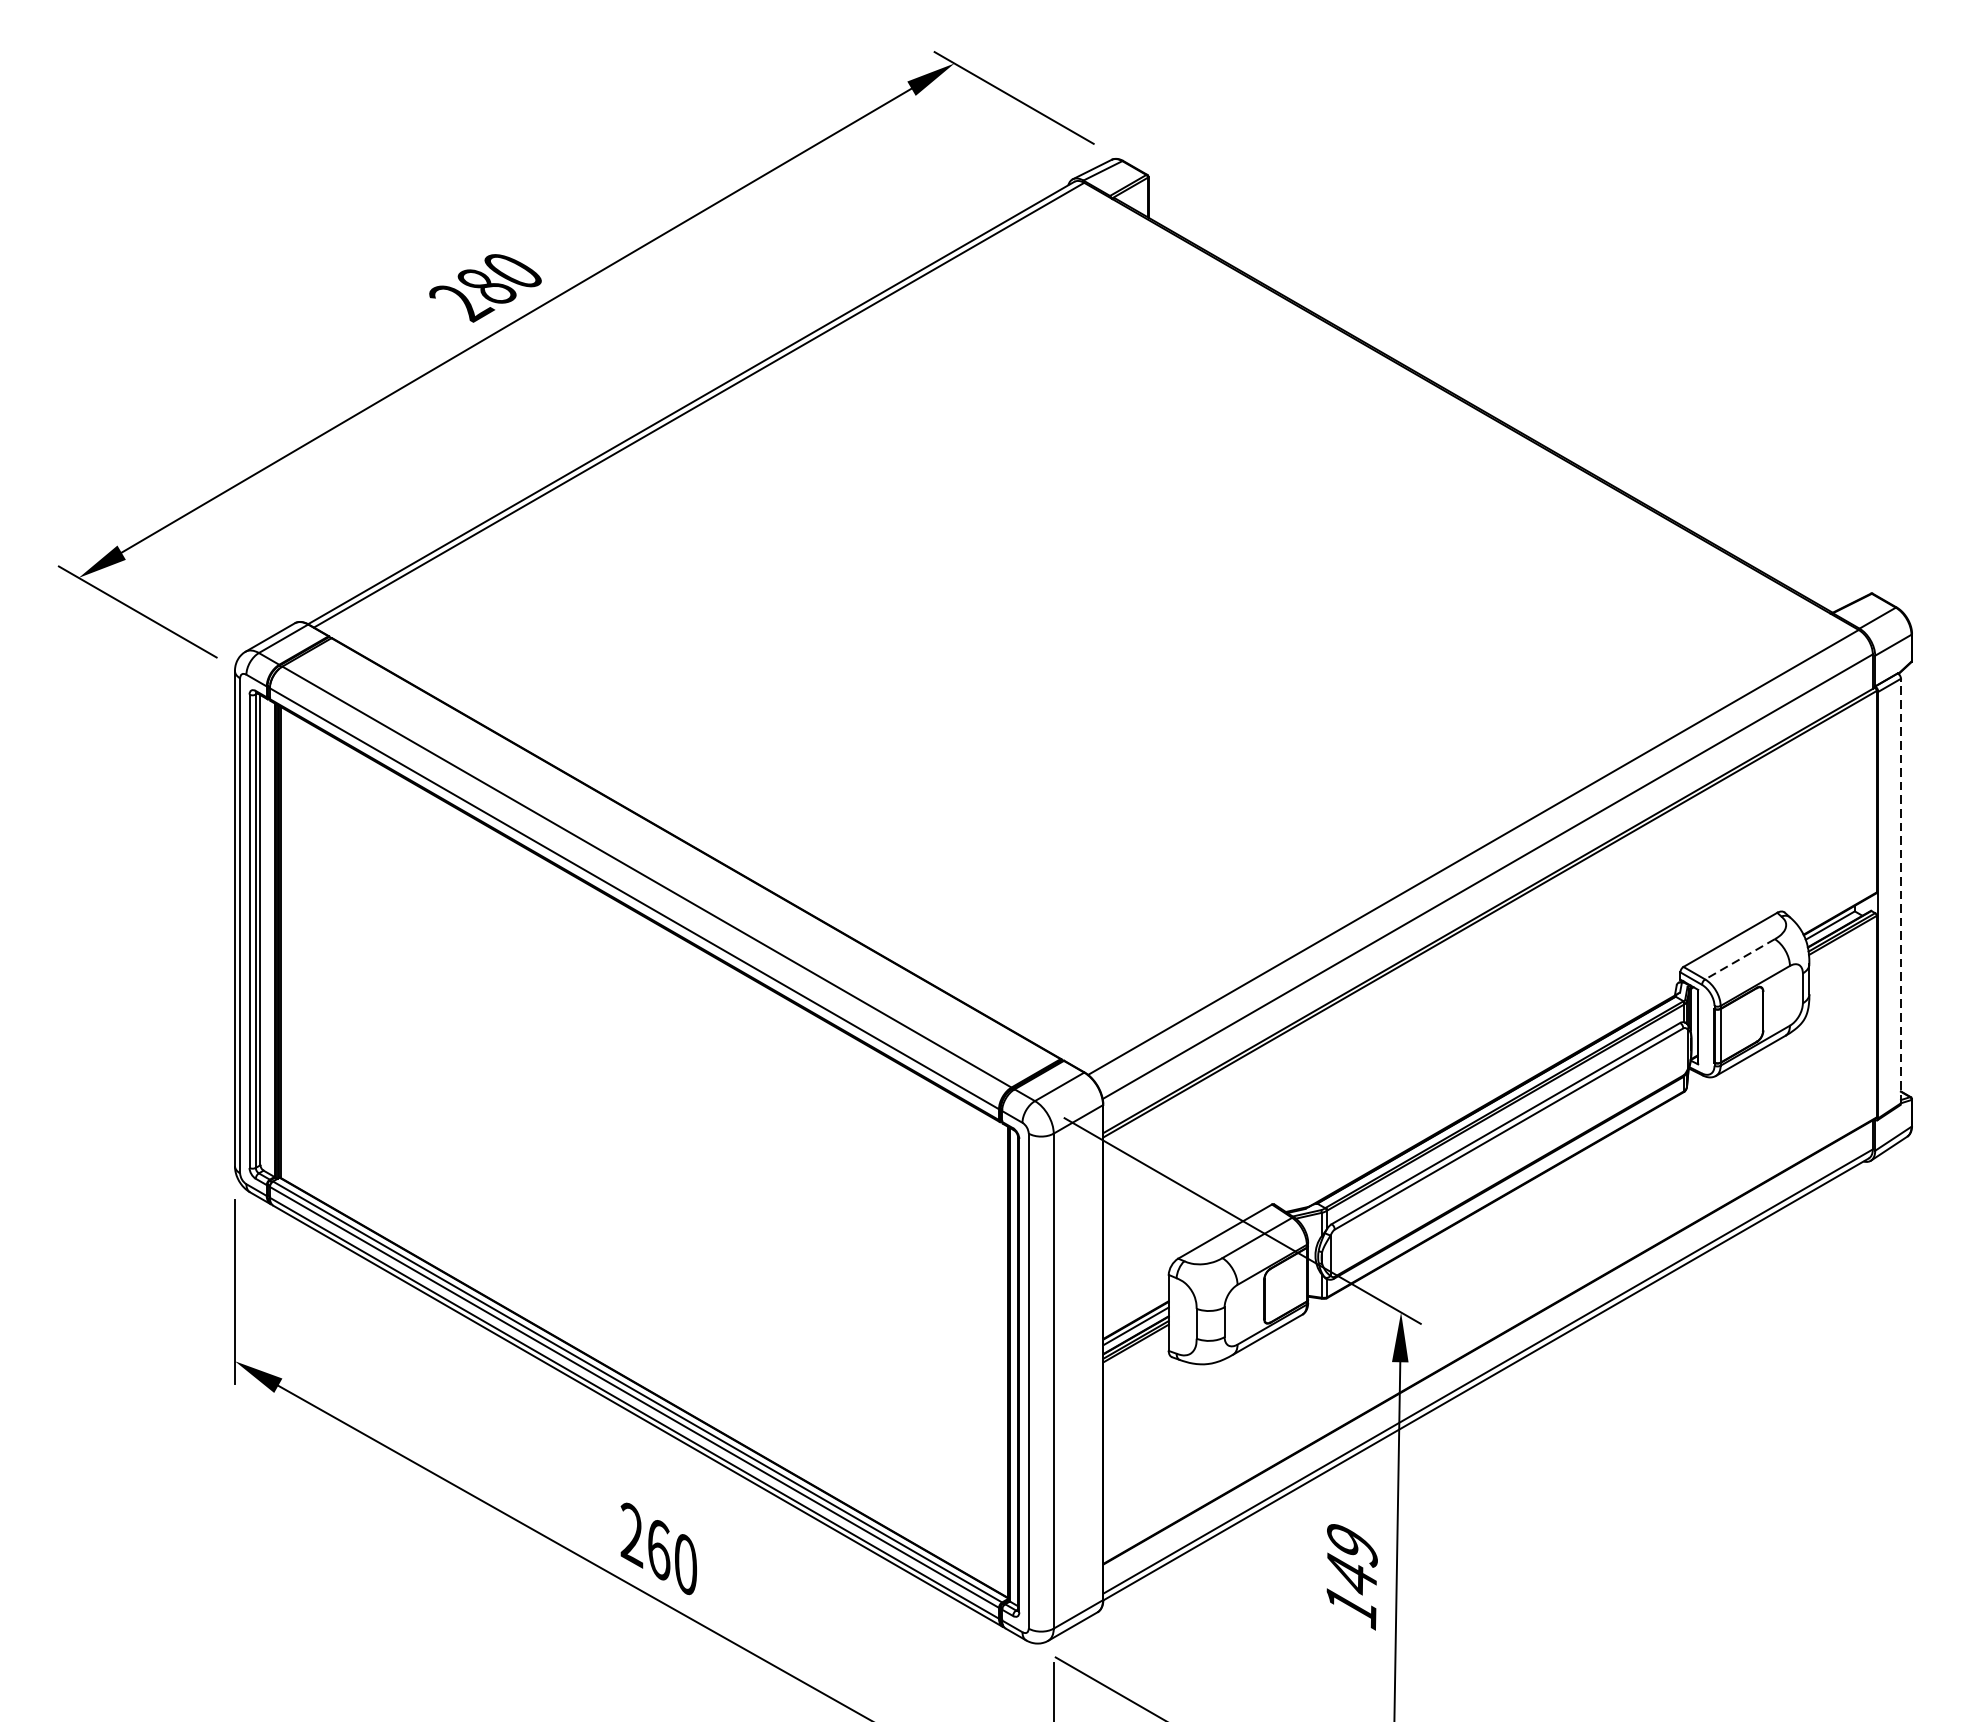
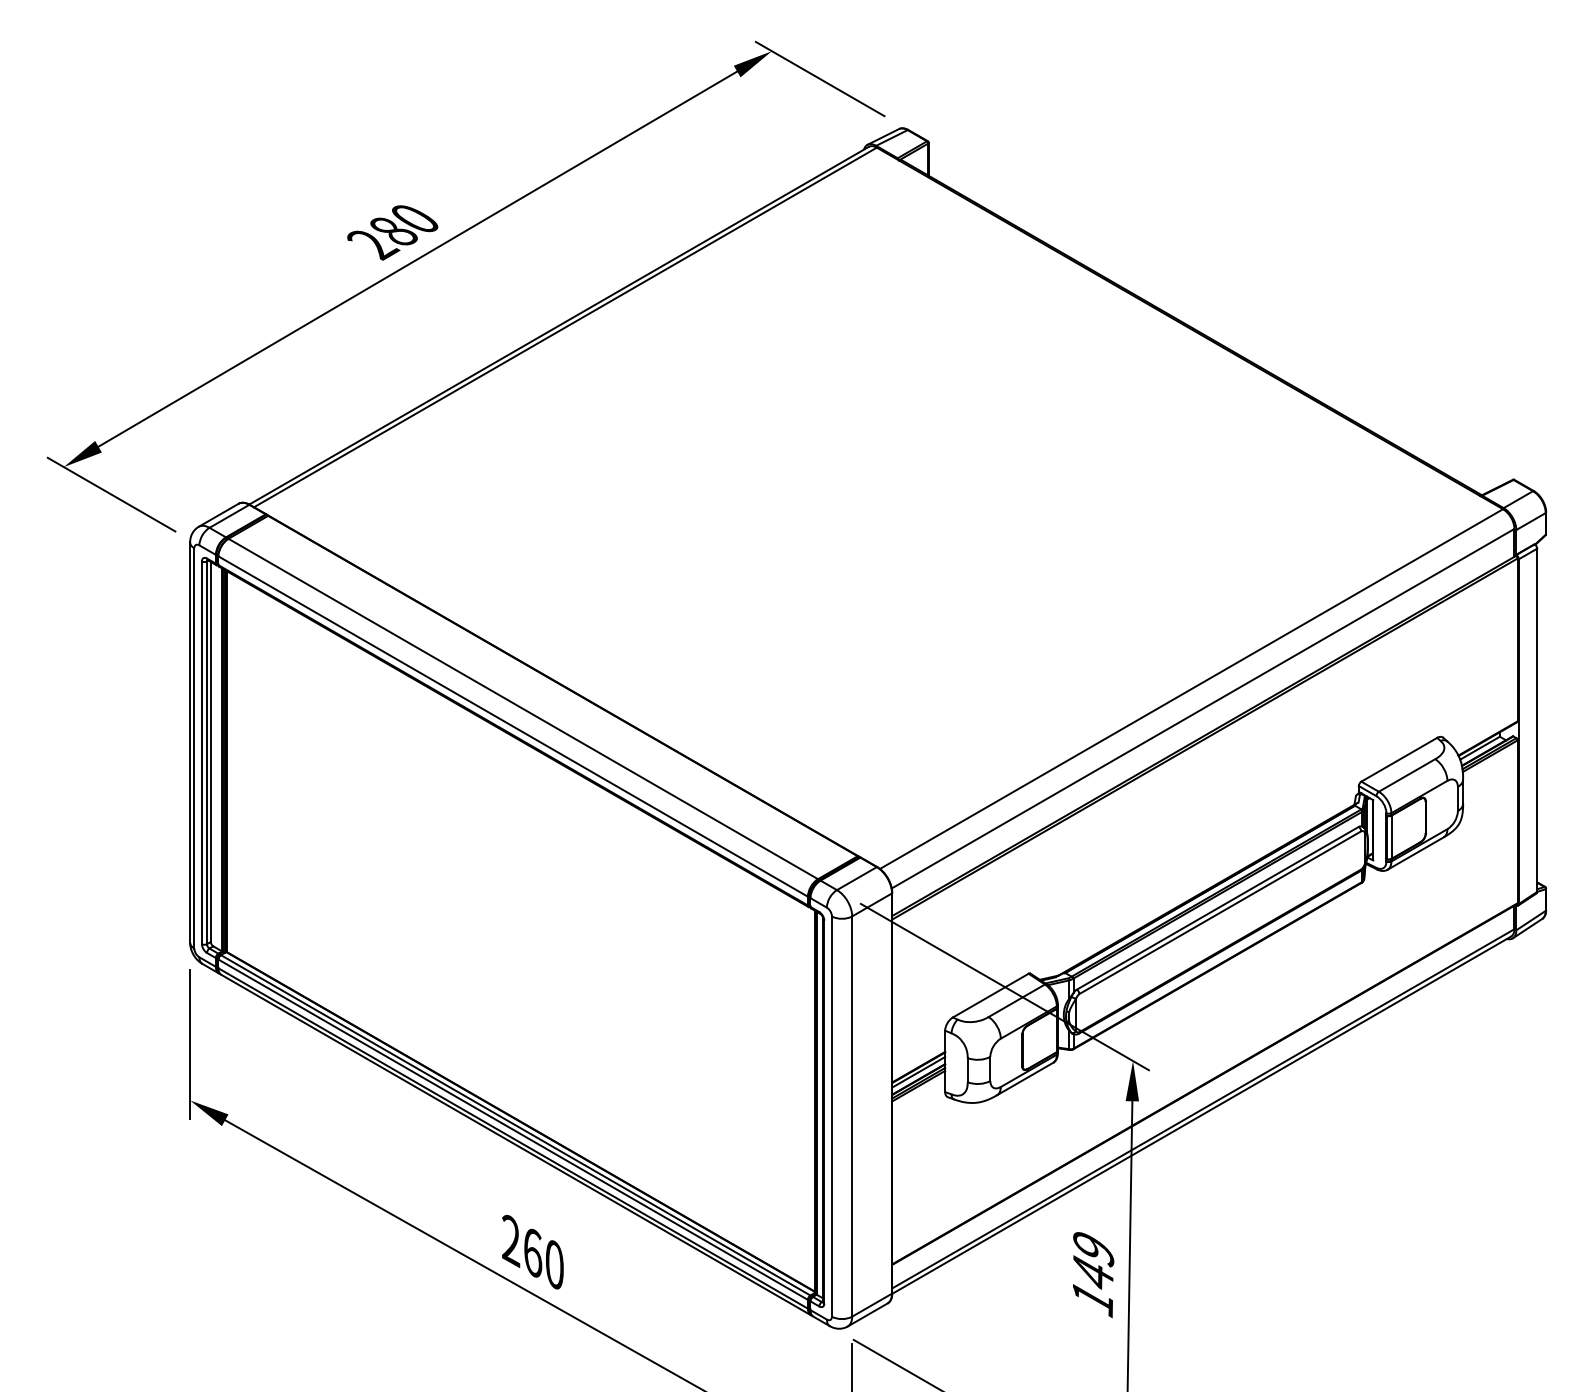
line: (1901, 891) -> (1537, 720), dashed -> solid
line: (1740, 959) -> (1407, 775), dashed -> solid

